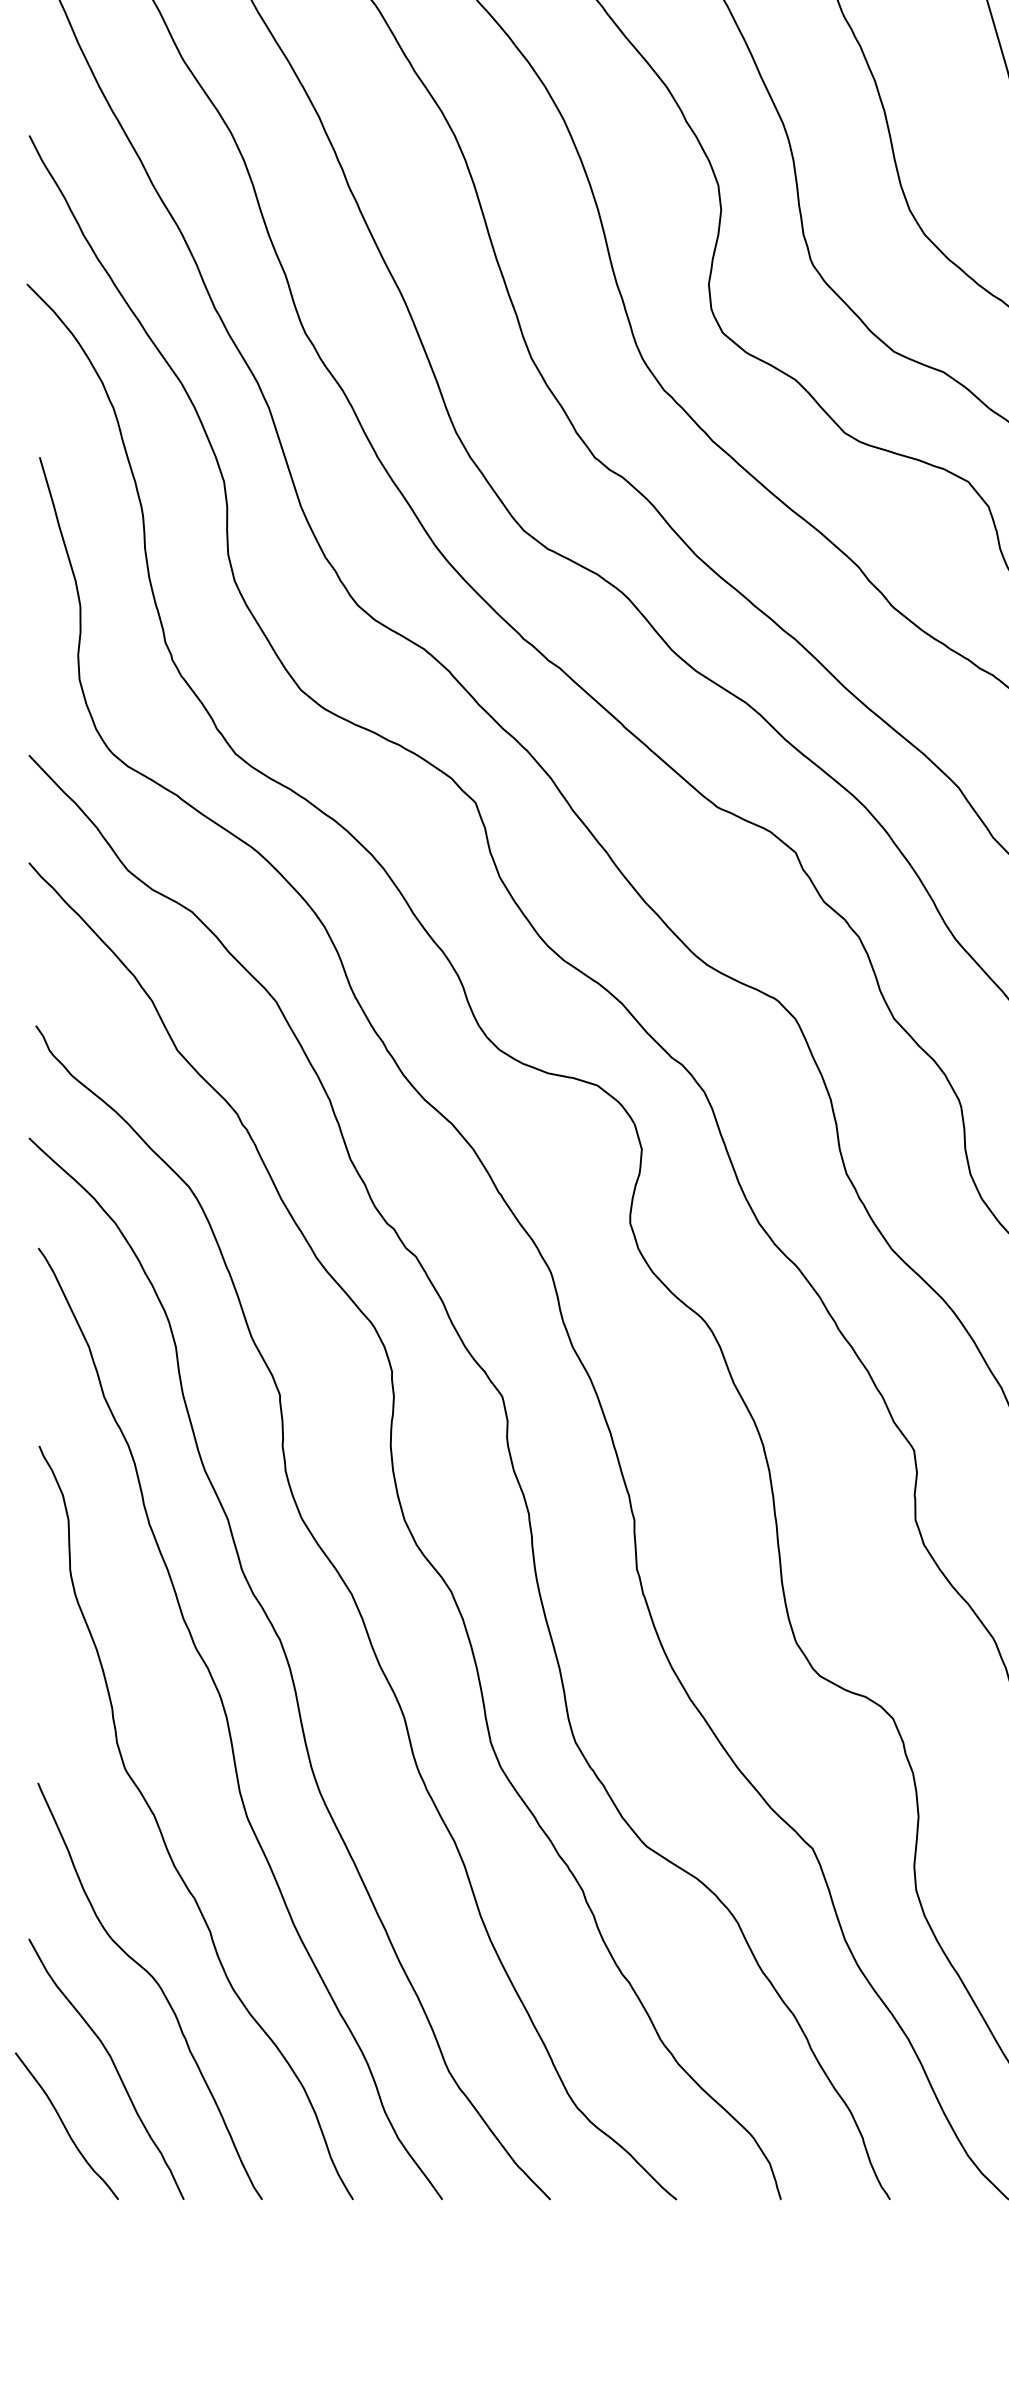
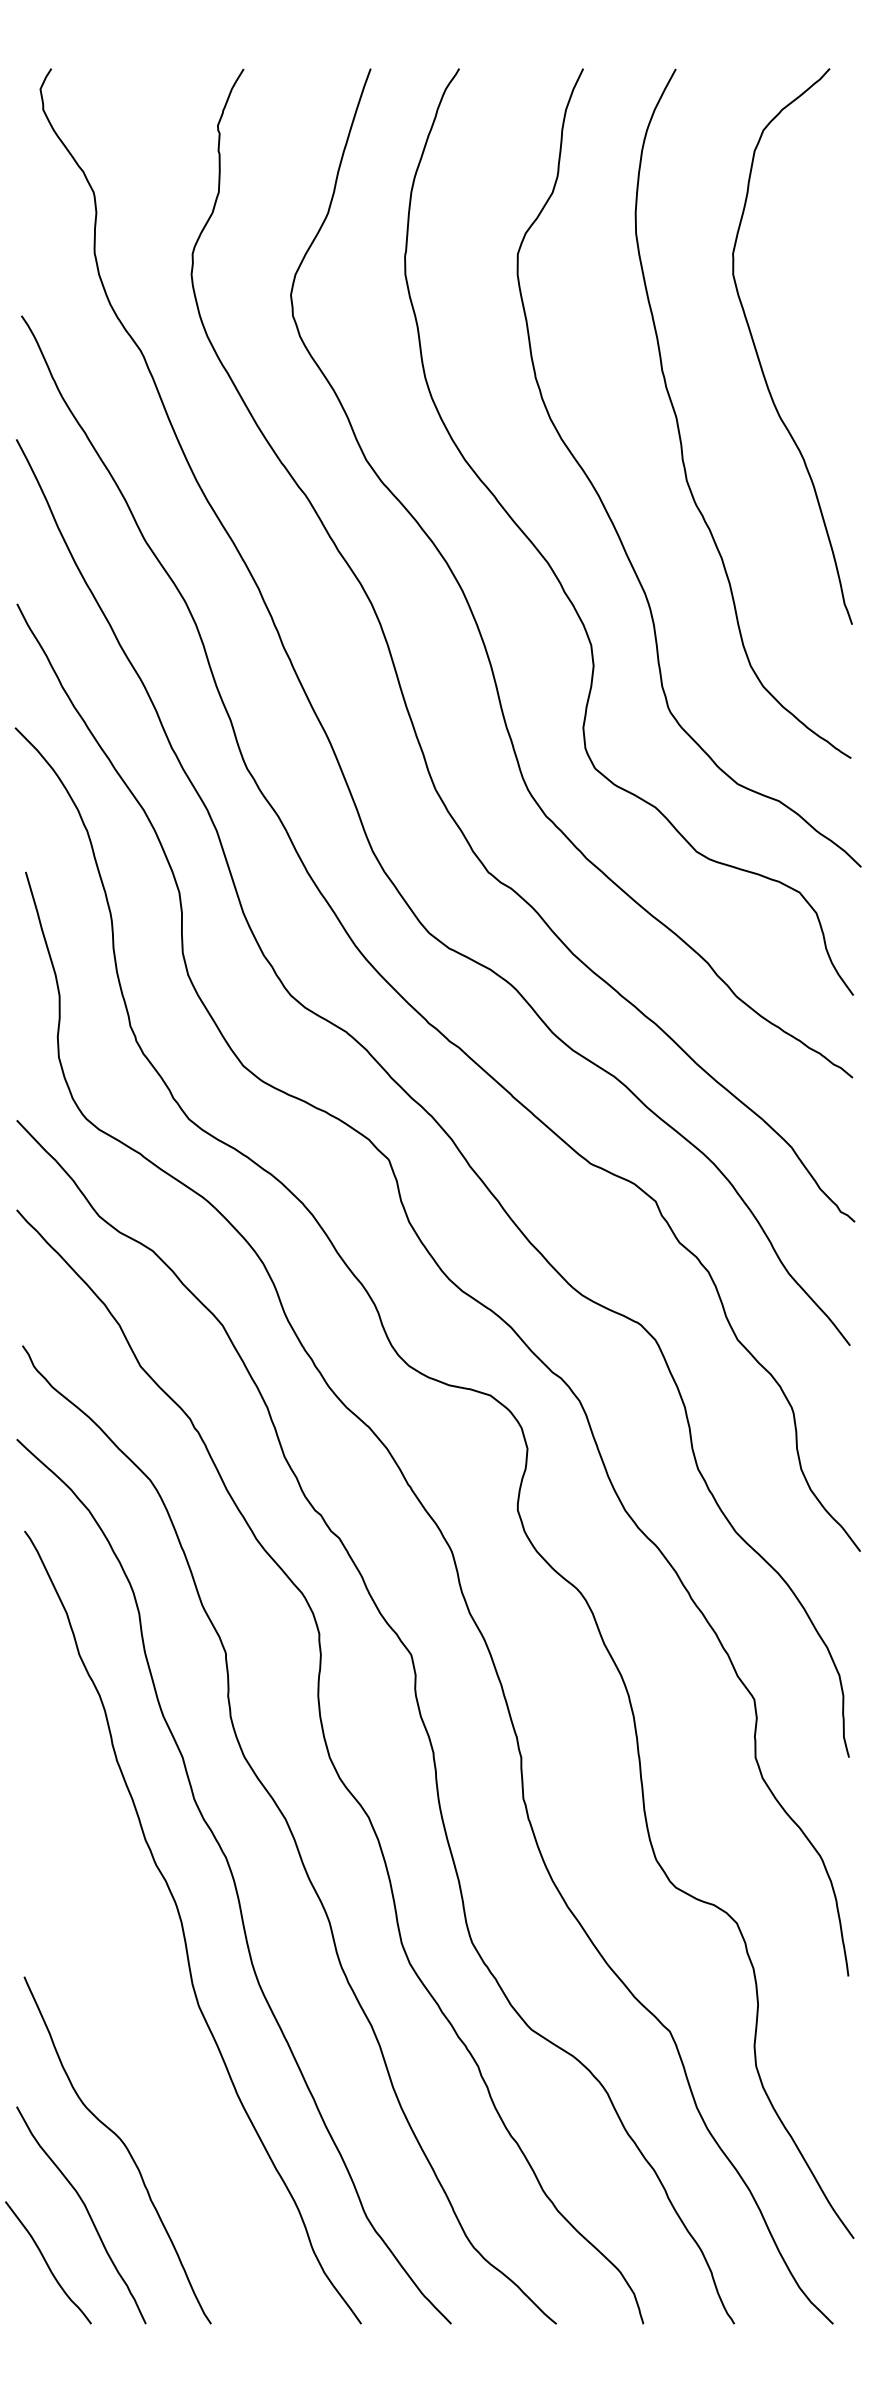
curve: (163, 1834) -> (128, 2019), removed

